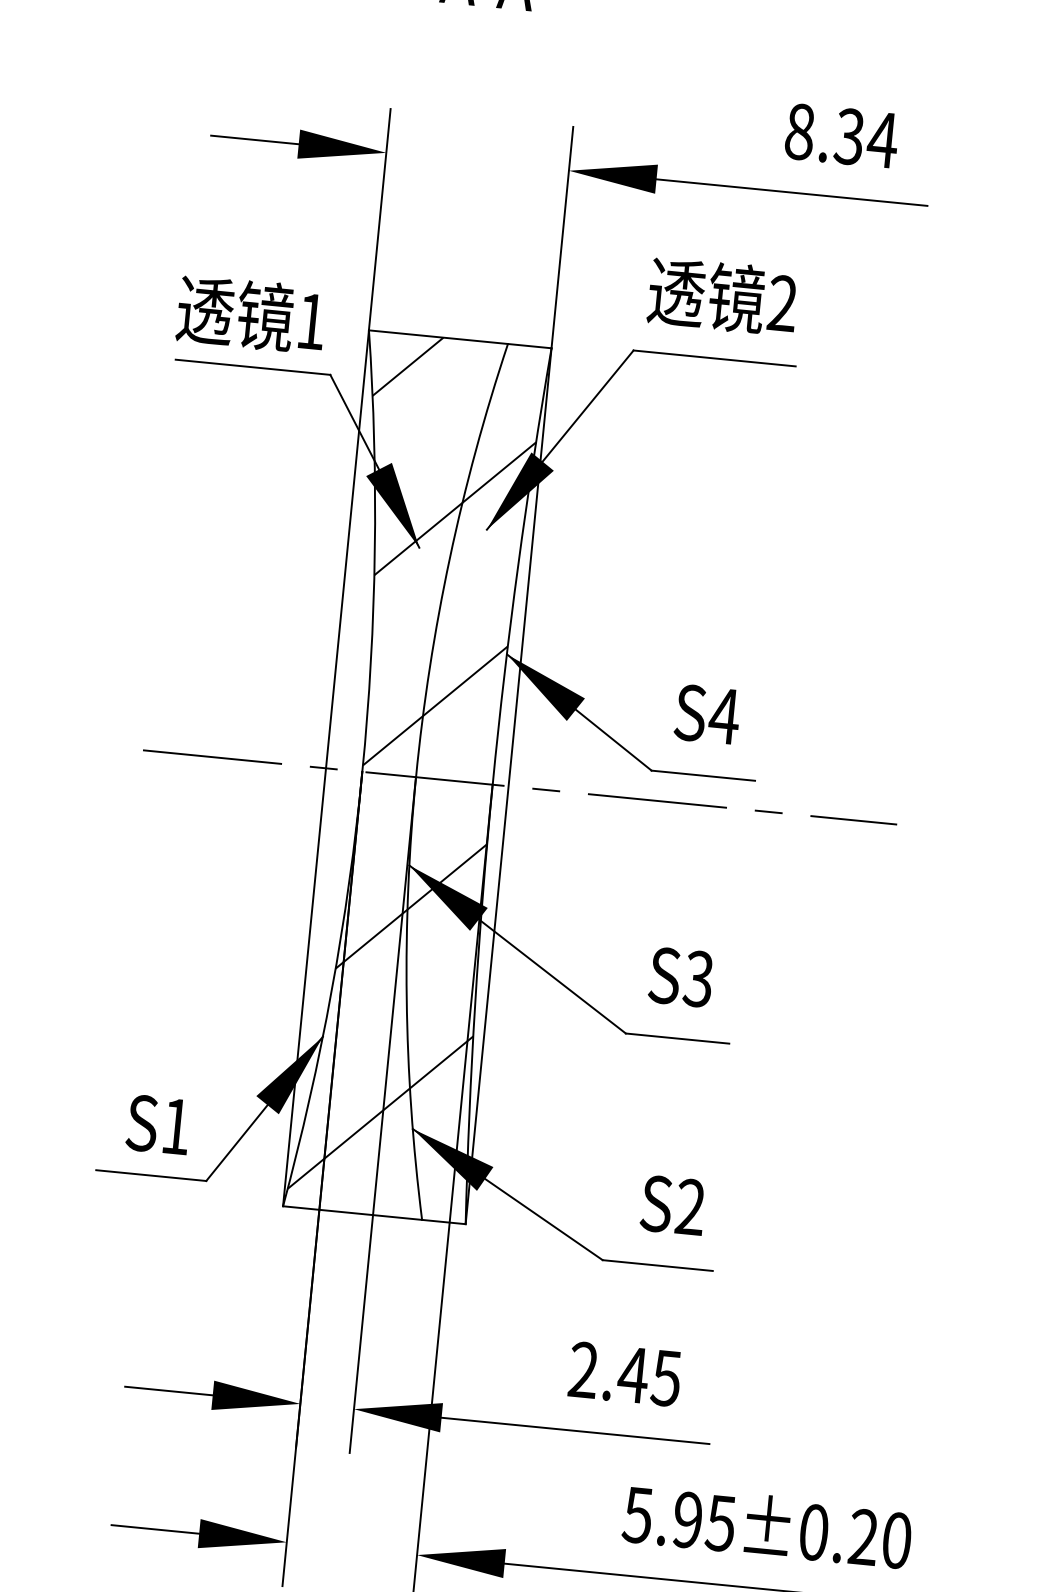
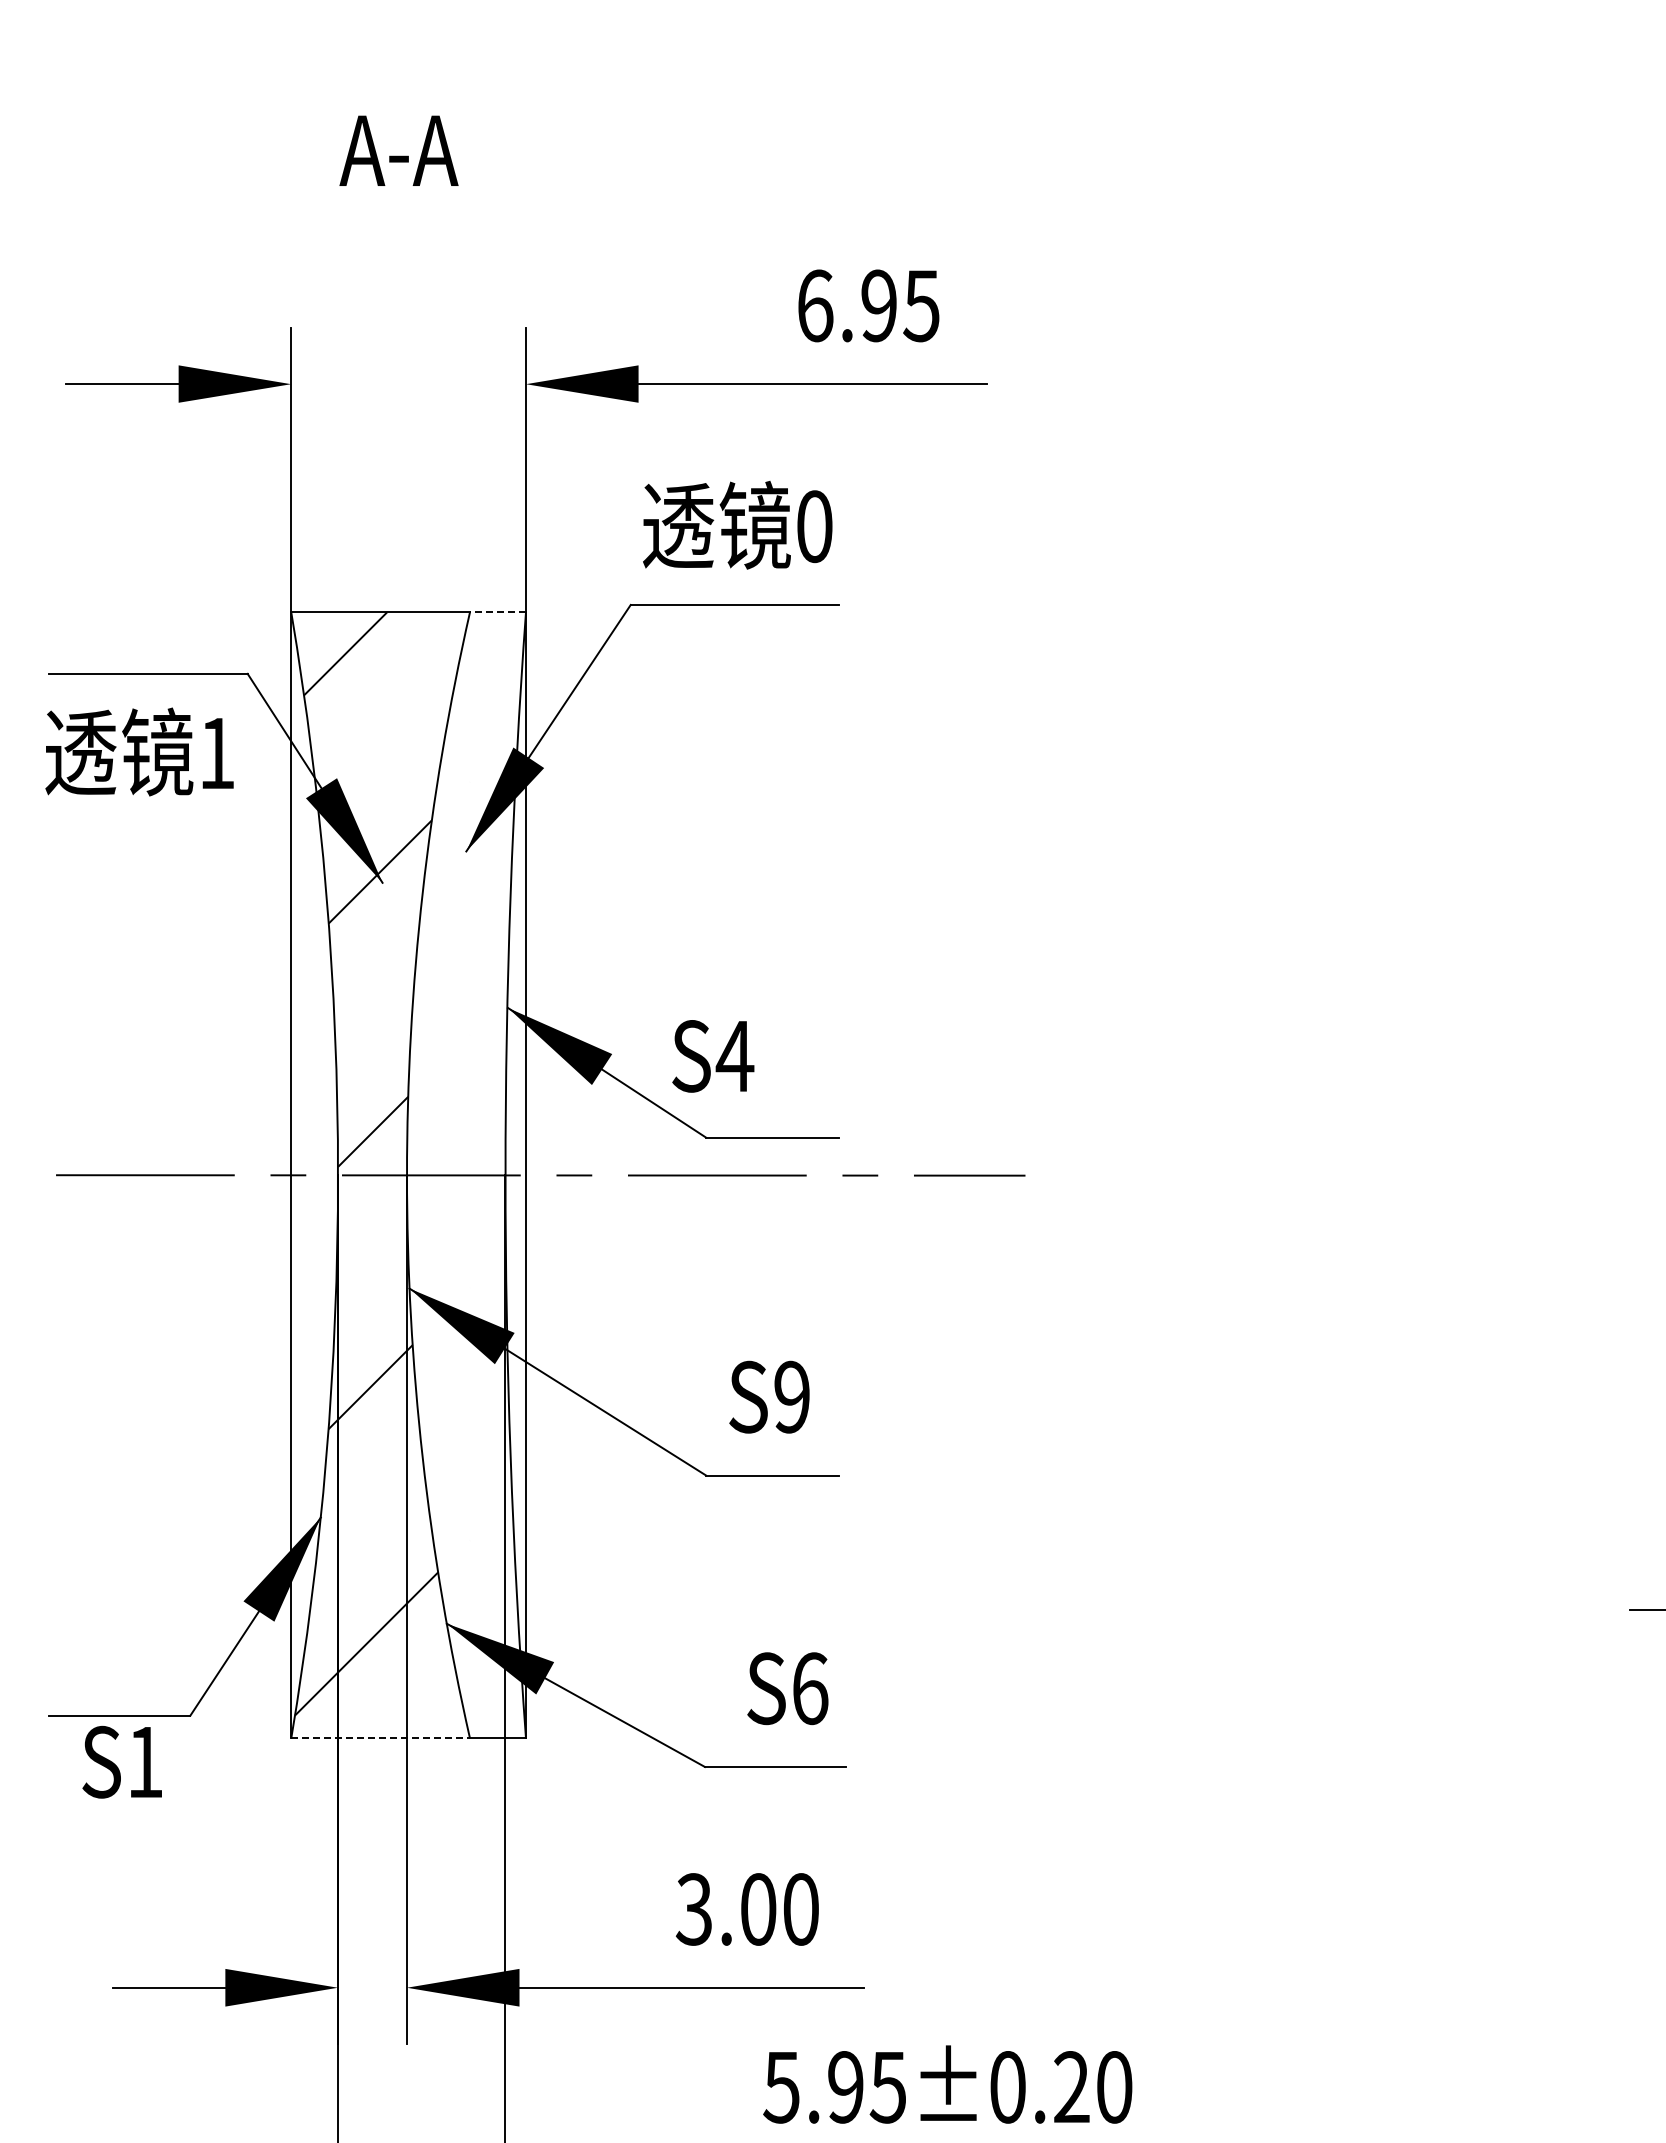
text: (841, 135) -> (868, 305), 8.34 -> 6.95
text: (782, 303) -> (814, 526), 2 -> 0
text: (251, 314) -> (139, 751), moved
line: (529, 346) -> (497, 612), solid -> dashed
text: (707, 714) -> (713, 1056), moved
hatch: (457, 826) -> (466, 1232), removed
text: (698, 979) -> (791, 1397), S3 -> S9
text: (157, 1124) -> (121, 1761), moved
text: (690, 1207) -> (810, 1688), S2 -> S6
line: (353, 1213) -> (381, 1738), solid -> dashed
text: (624, 1374) -> (746, 1909), 2.45 -> 3.00

